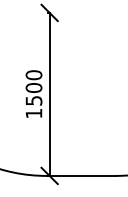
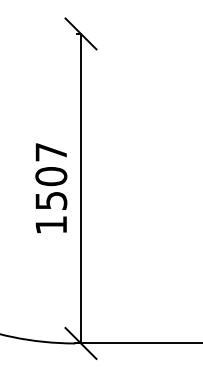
text: (33, 75) -> (50, 152), 1500 -> 1507

